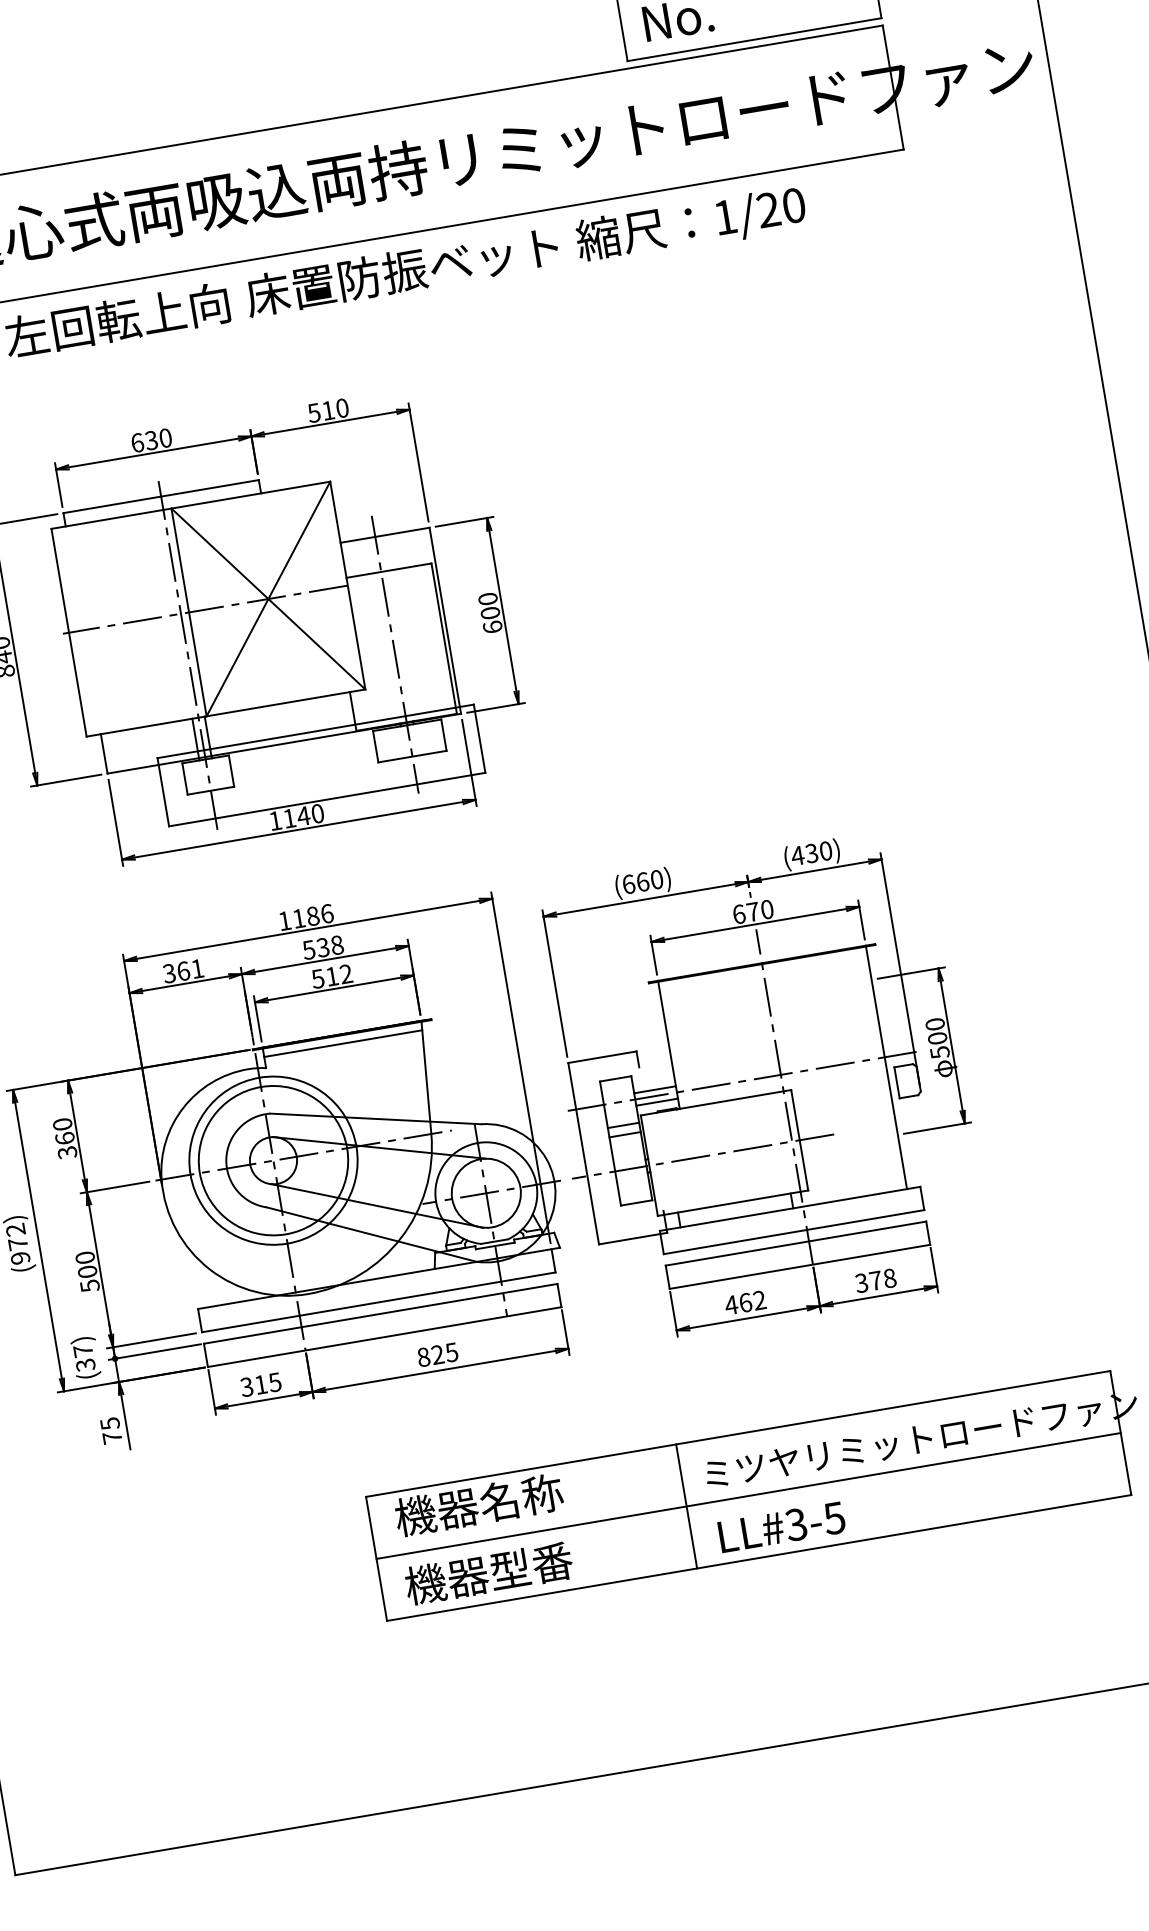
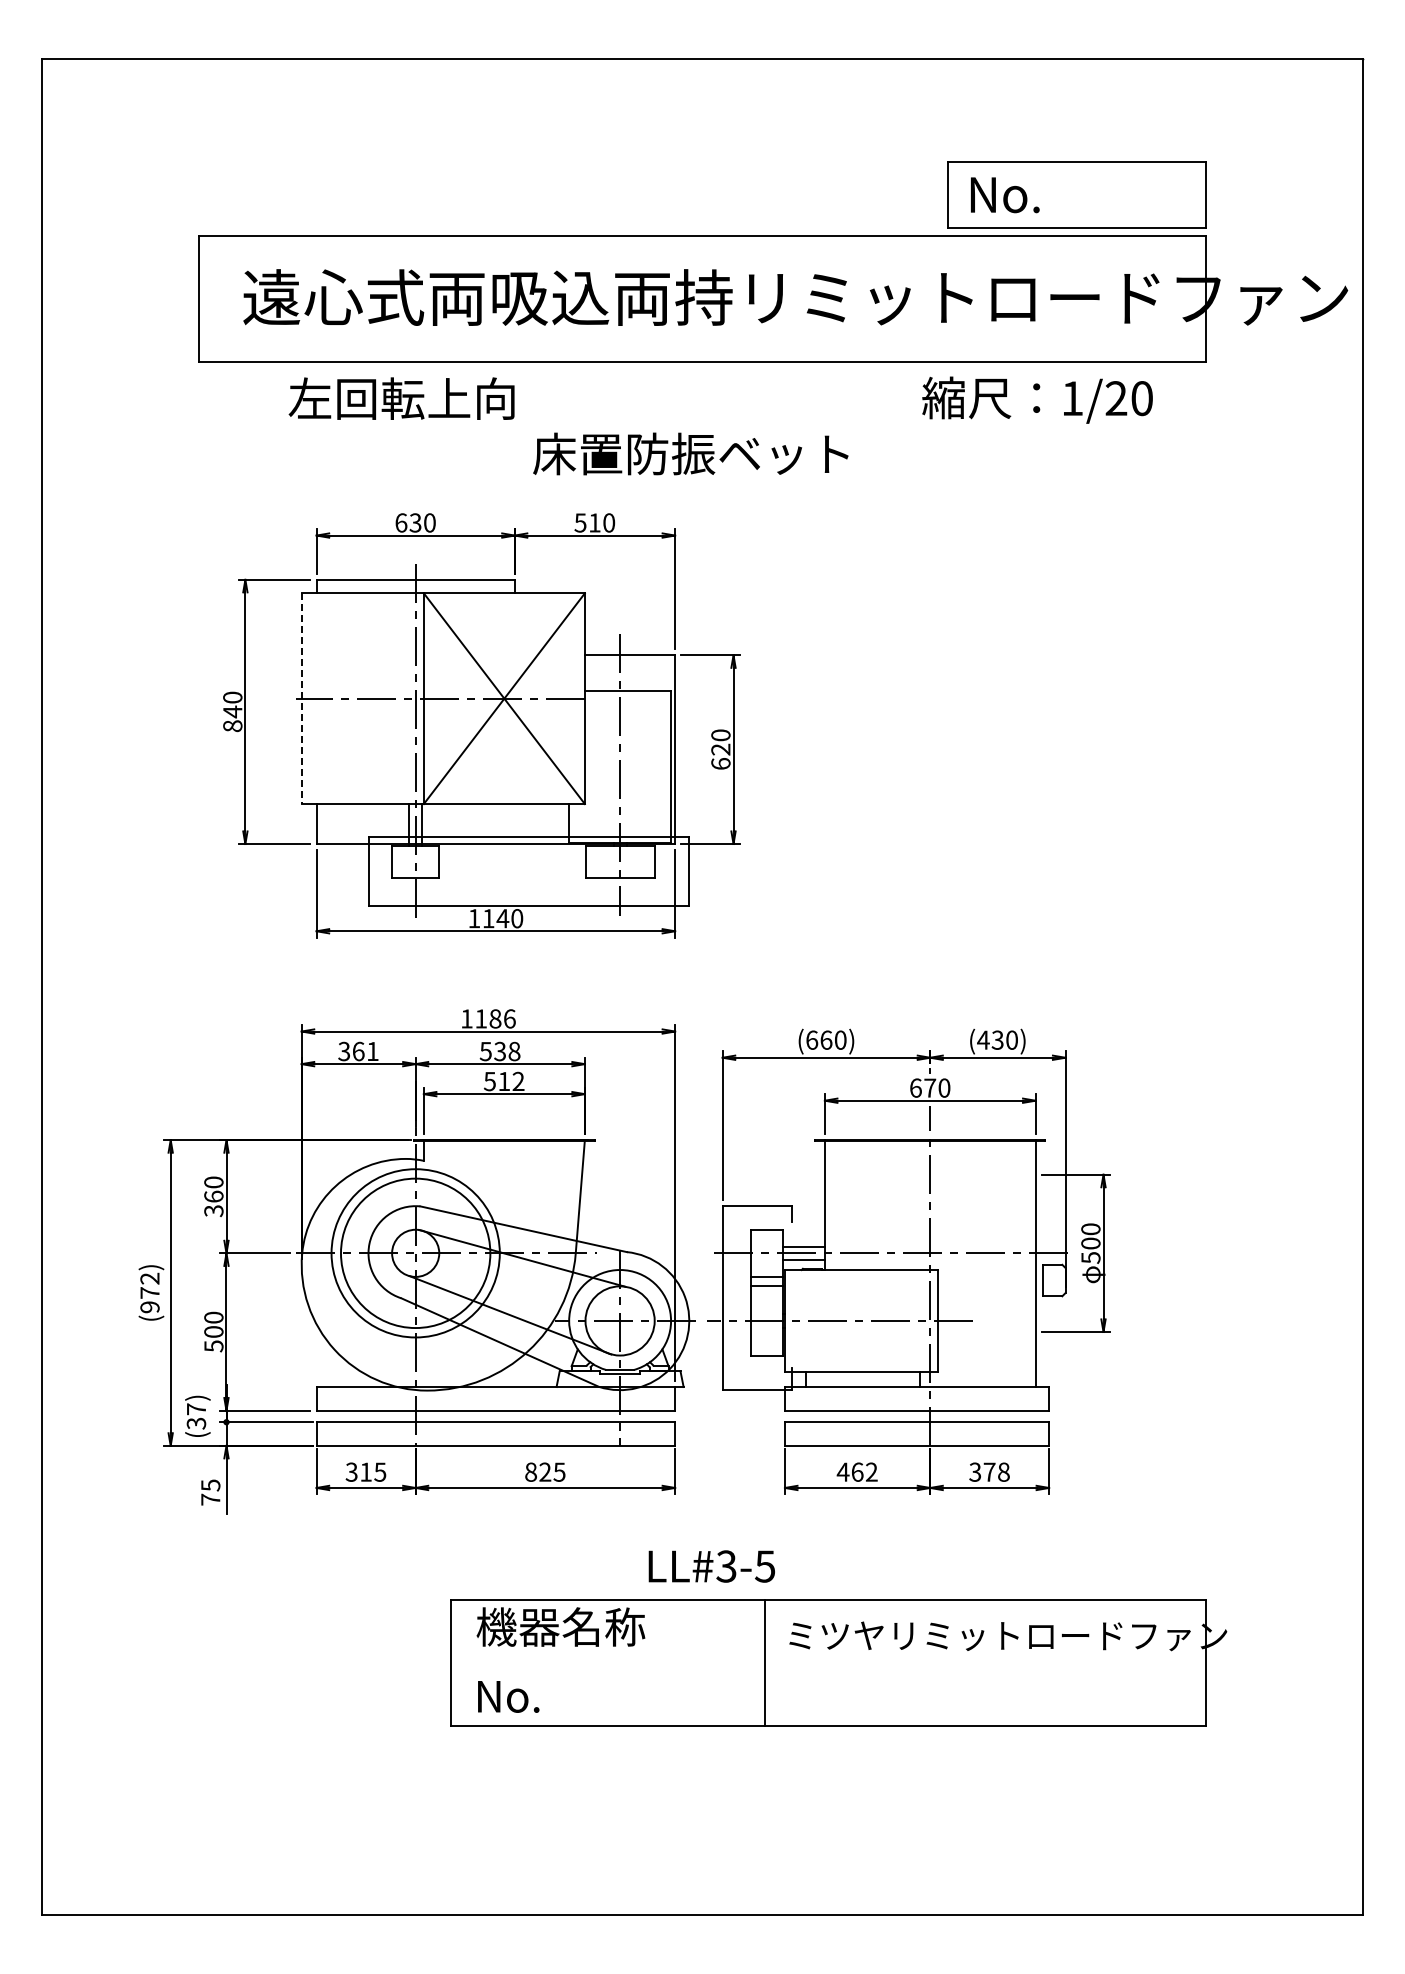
text: (690, 224) -> (1037, 399), moved
text: (401, 271) -> (690, 453), moved
text: (490, 613) -> (720, 749), 600 -> 620
line: (69, 633) -> (302, 699), solid -> dashed
line: (342, 1043) -> (503, 1149), removed
line: (747, 1496) -> (827, 1663), removed
text: (781, 1527) -> (711, 1566), moved
text: (489, 1572) -> (559, 1695), 機器型番 -> No.

